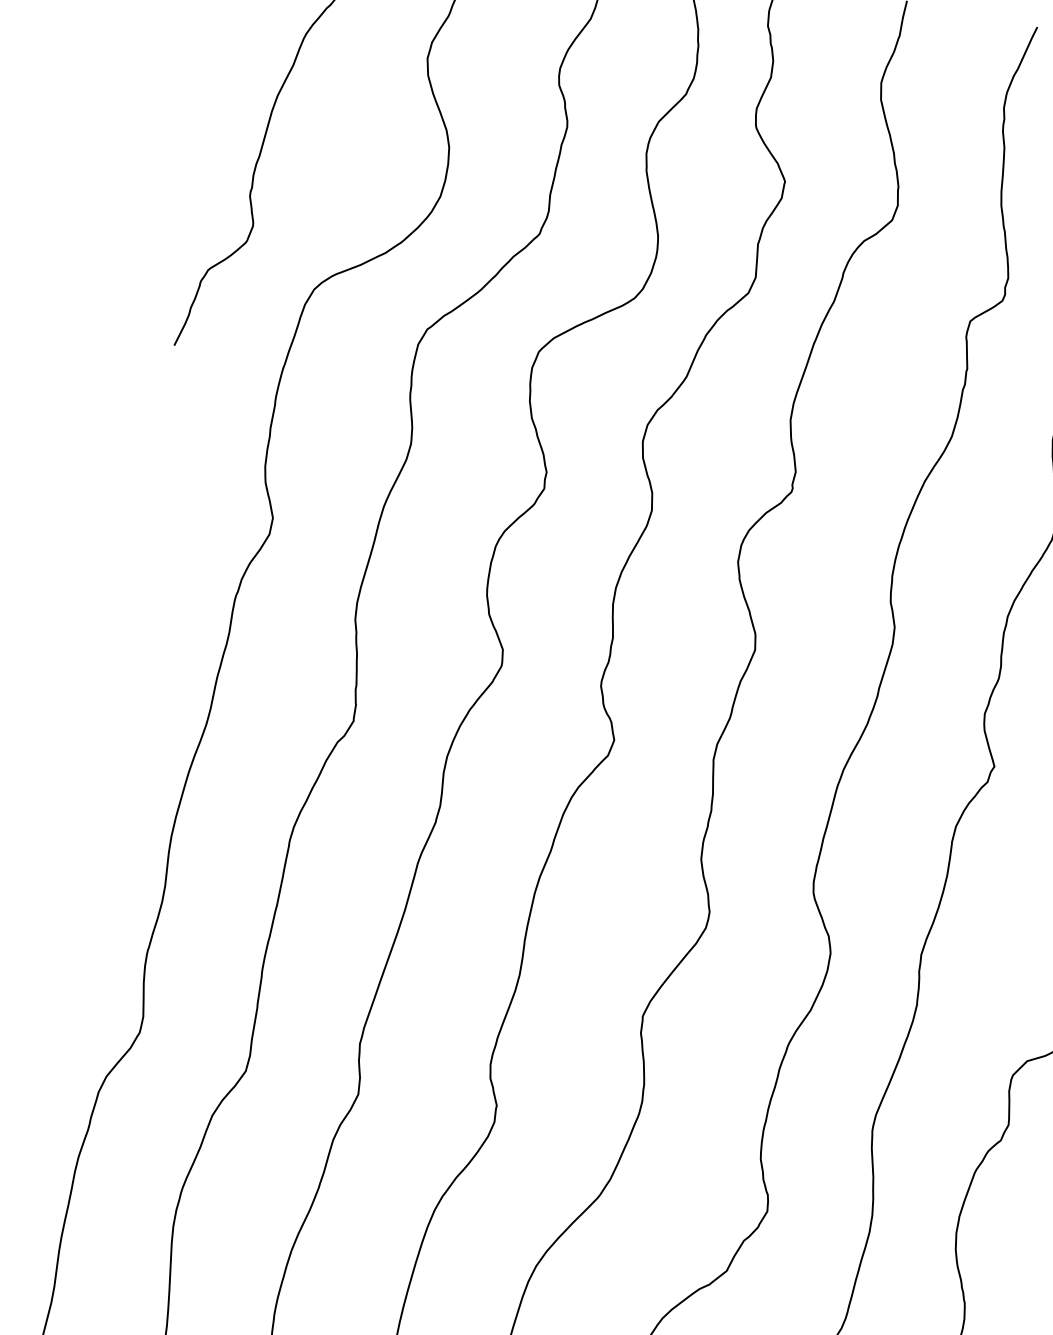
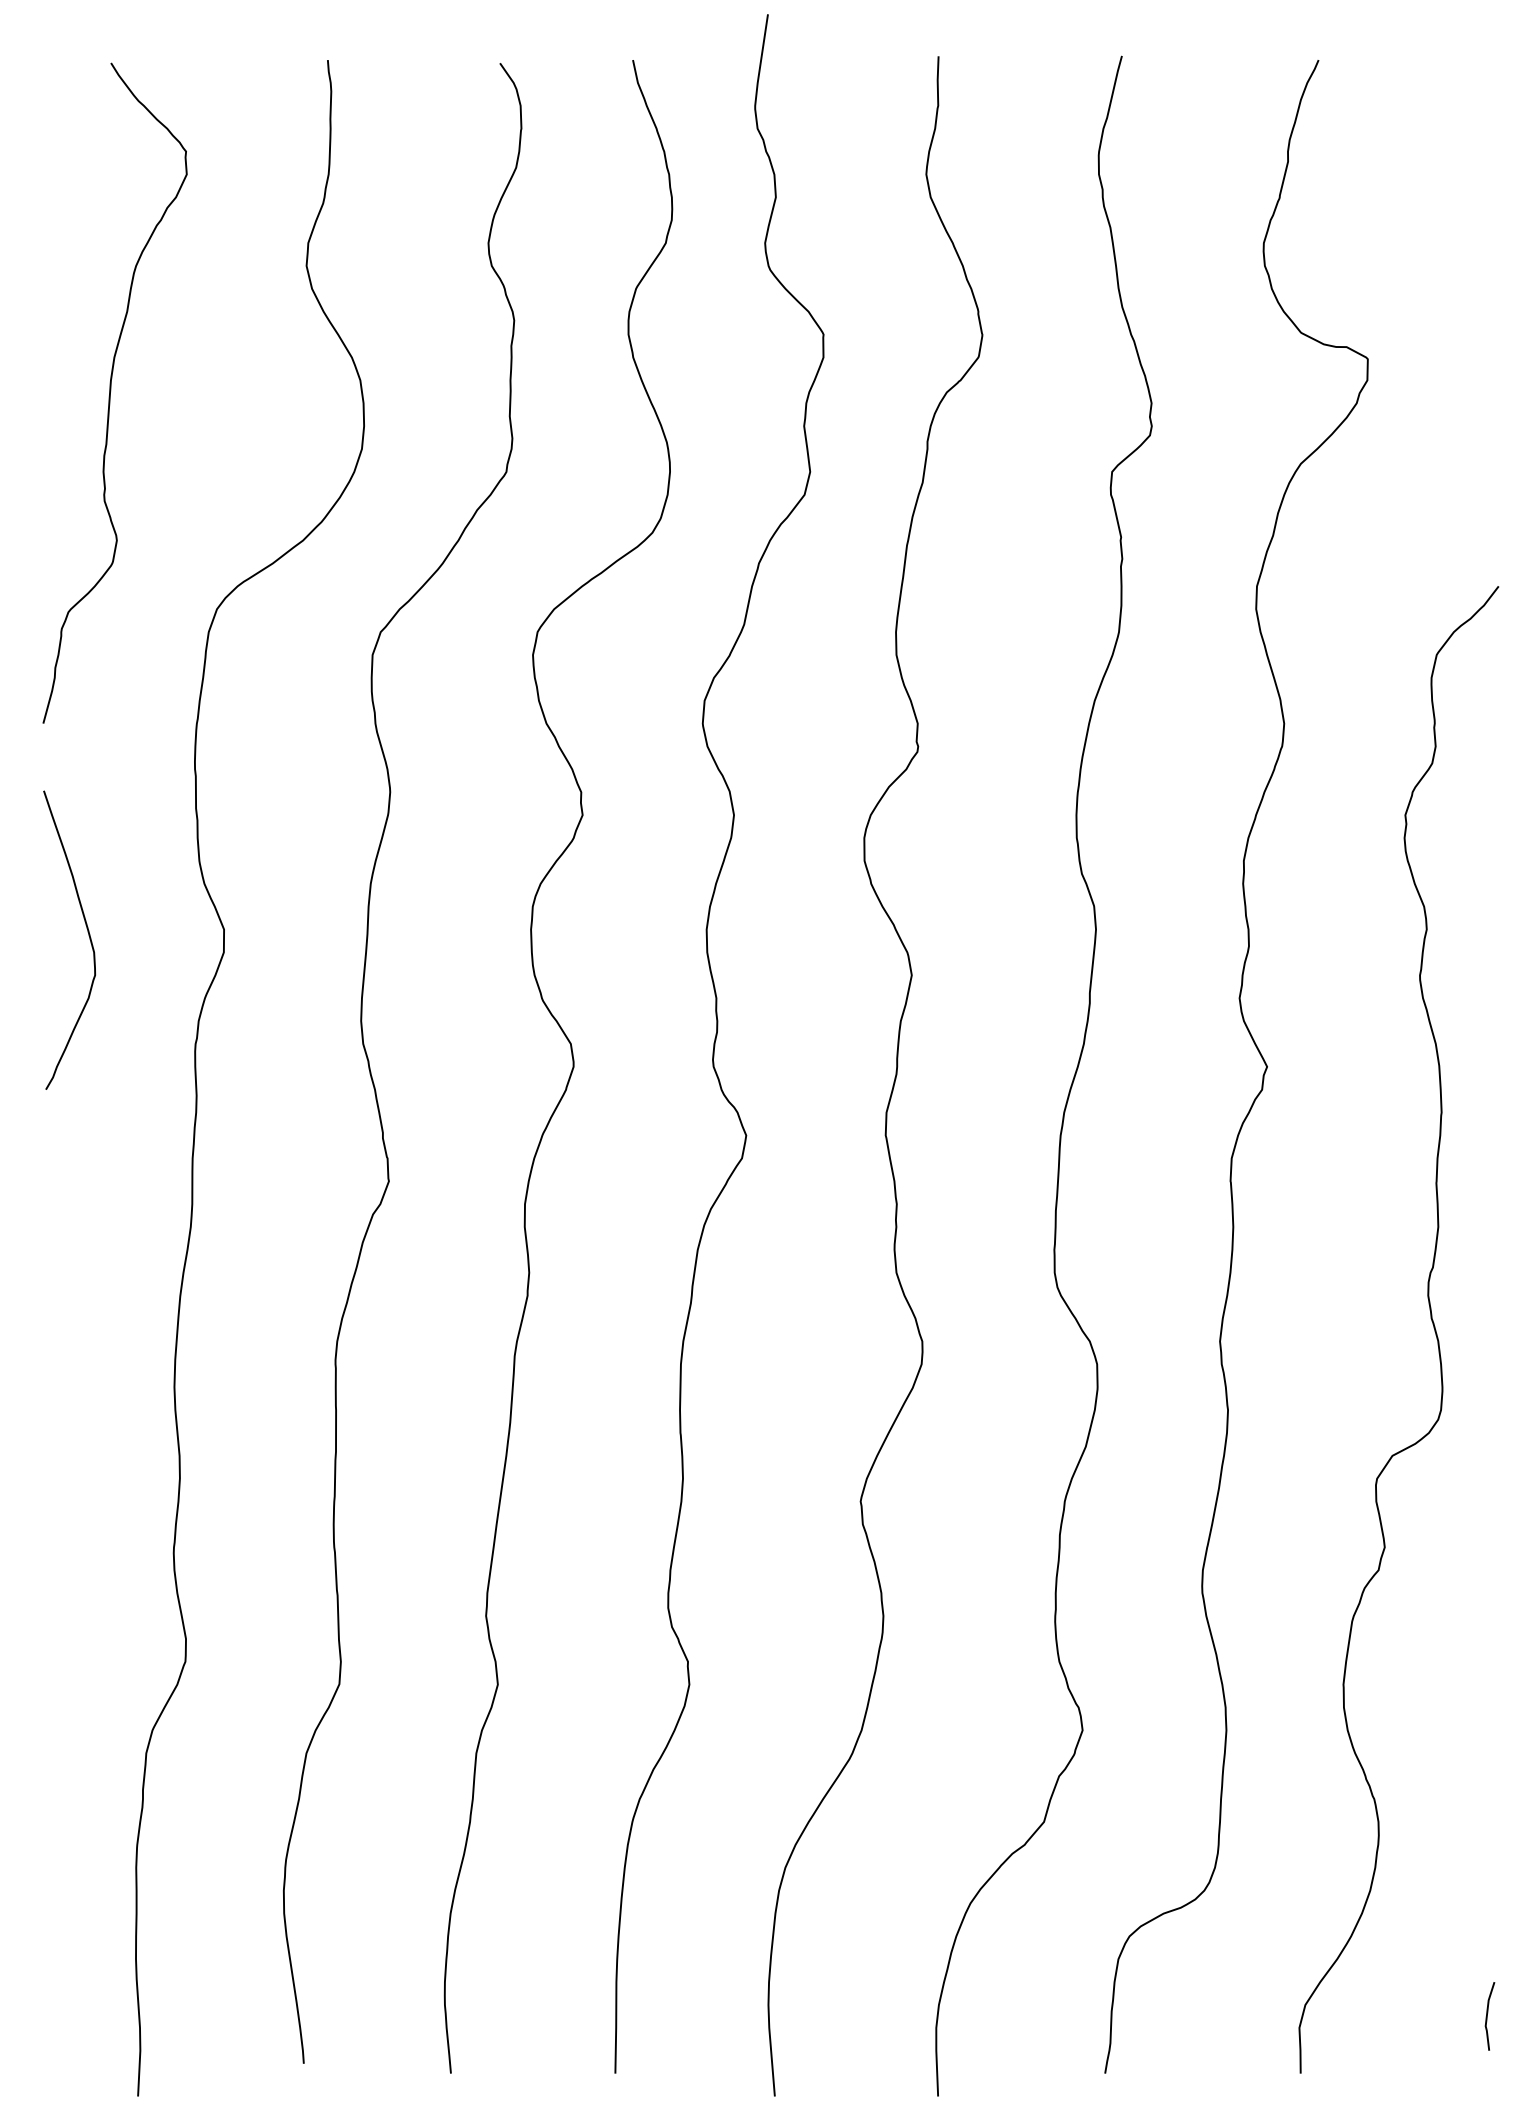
curve: (175, 503) -> (88, 936), added

